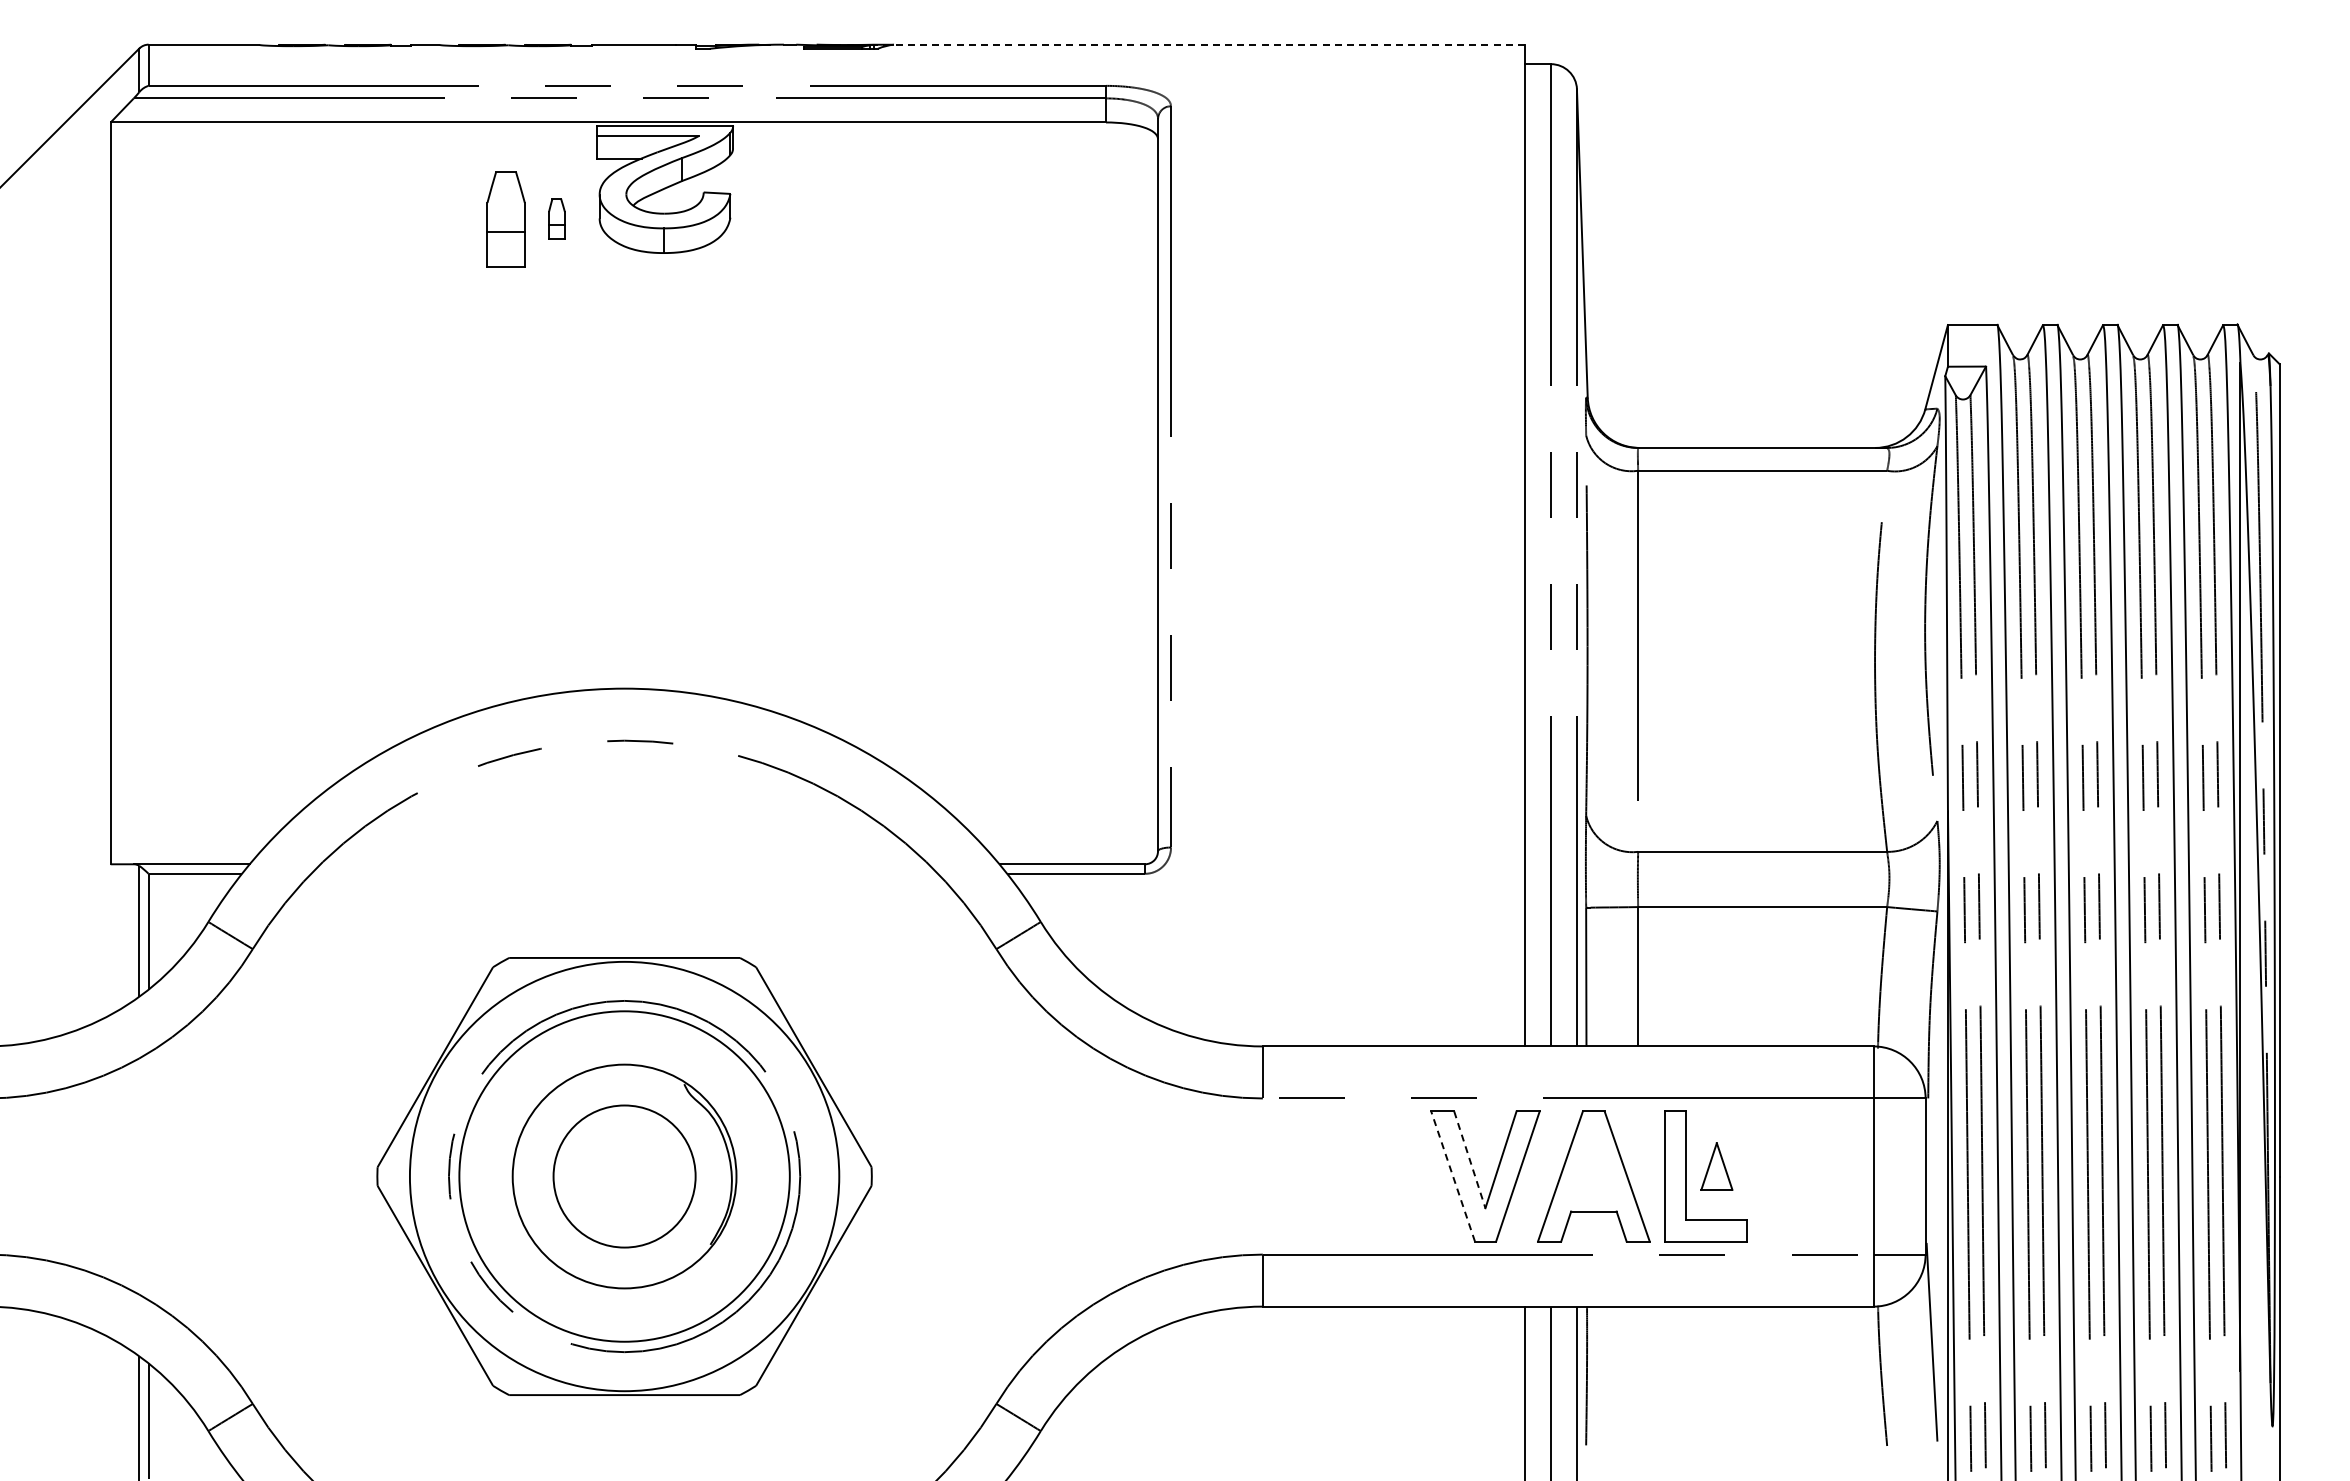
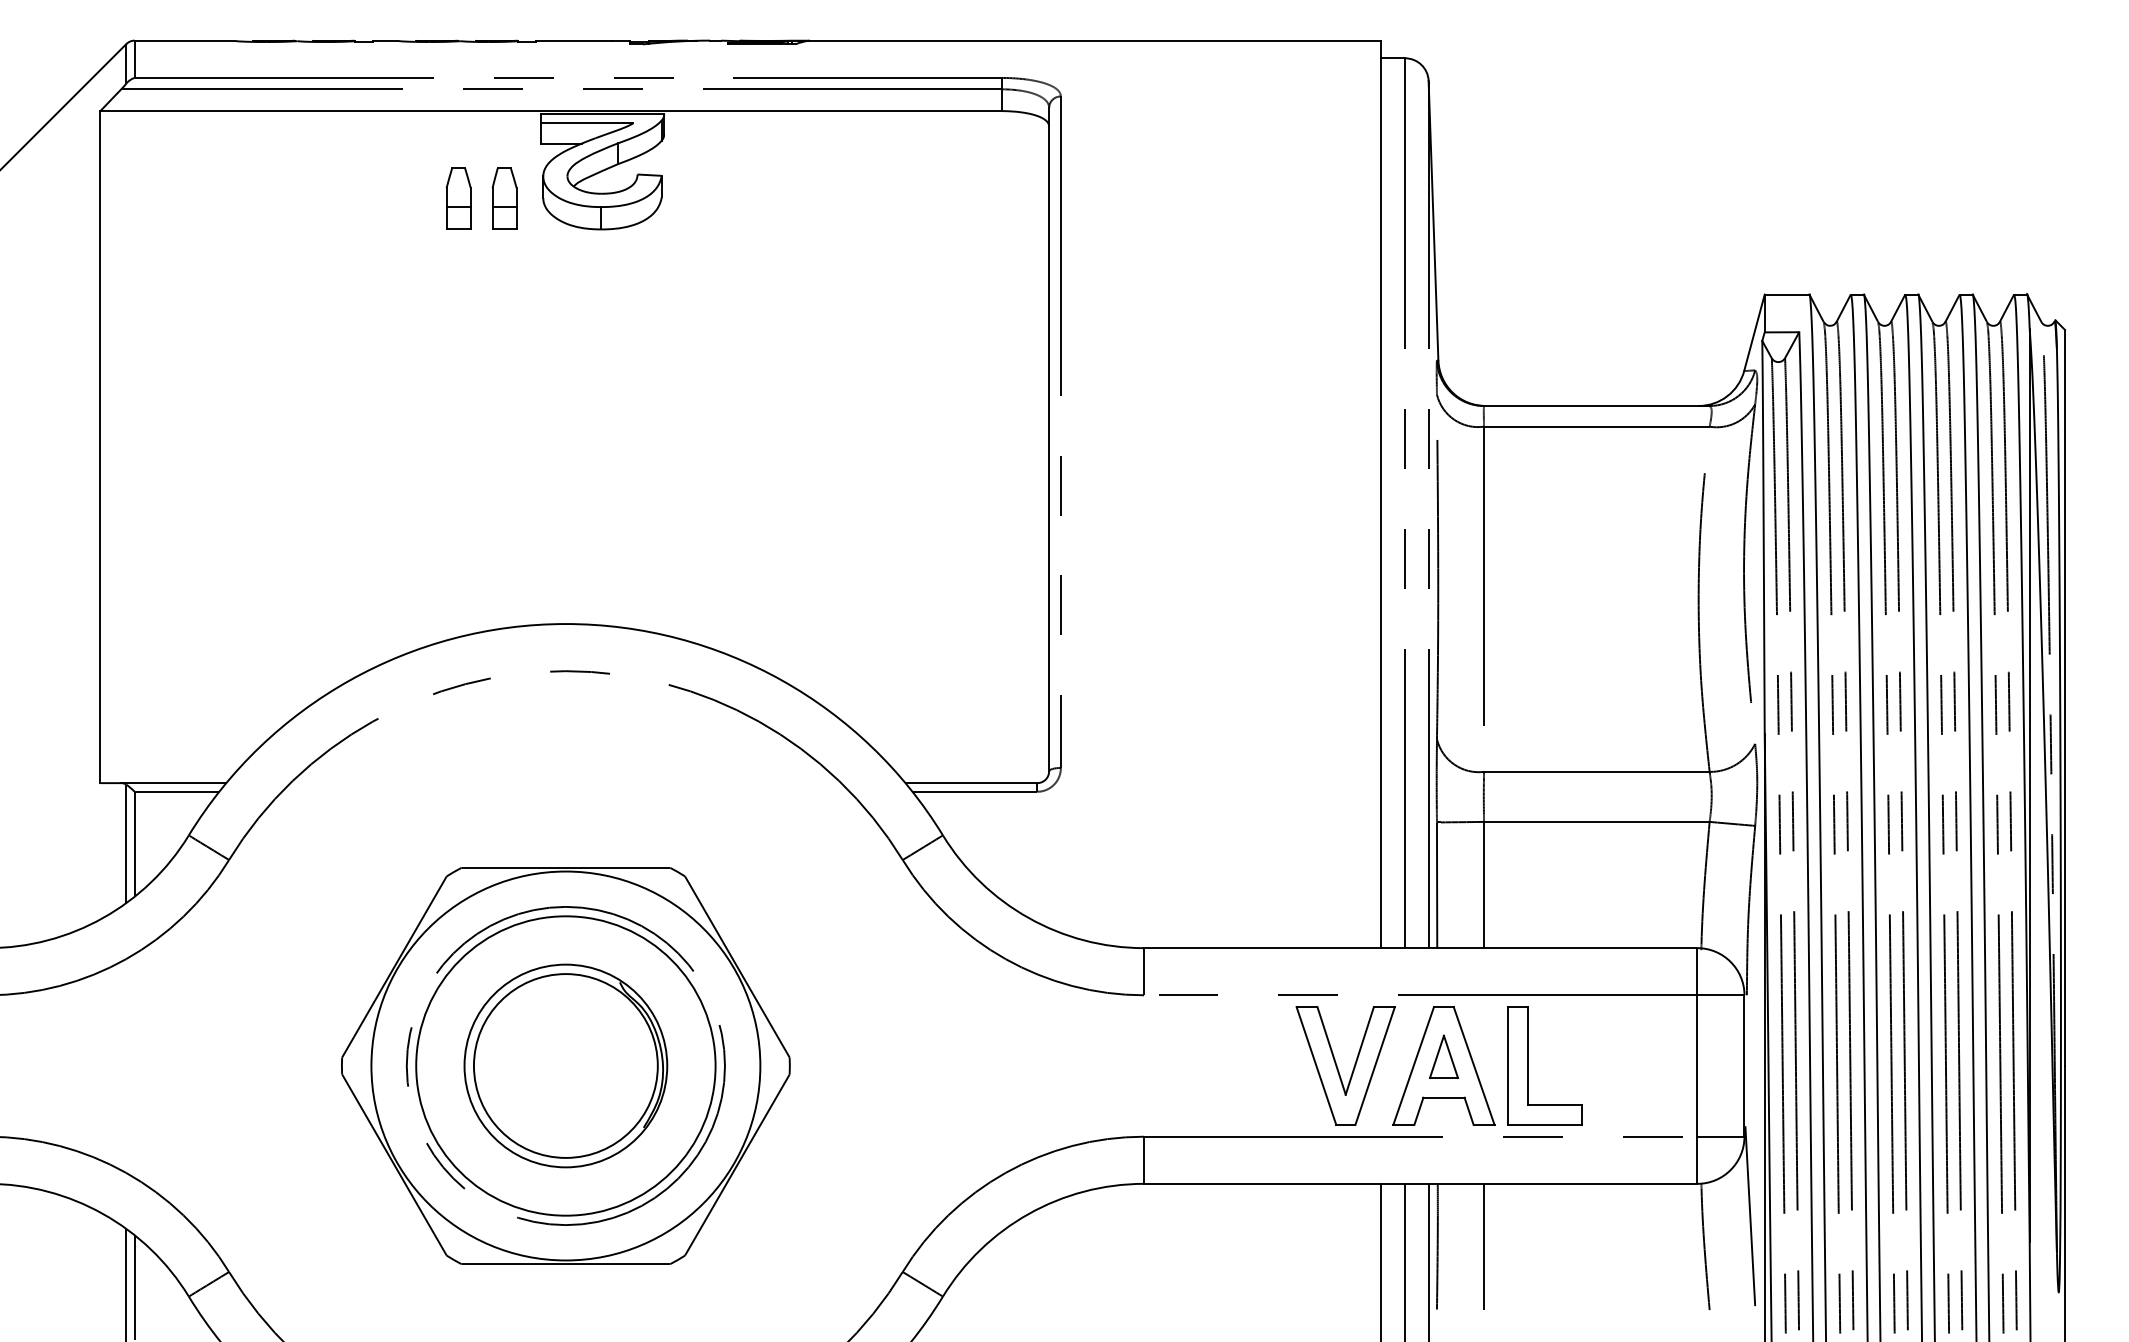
line: (1170, 44) -> (1060, 40), dashed -> solid
part: (506, 218) -> (458, 198), size x0.71
part: (556, 218) -> (504, 198), size x1.67
line: (1469, 1159) -> (1331, 1050), dashed -> solid
part: (1716, 1166) -> (1443, 1056), moved
circle: (624, 1176) -> (565, 1065), size x1.43
line: (1453, 1176) -> (1316, 1065), dashed -> solid
line: (1638, 1376) -> (1484, 1247), added

